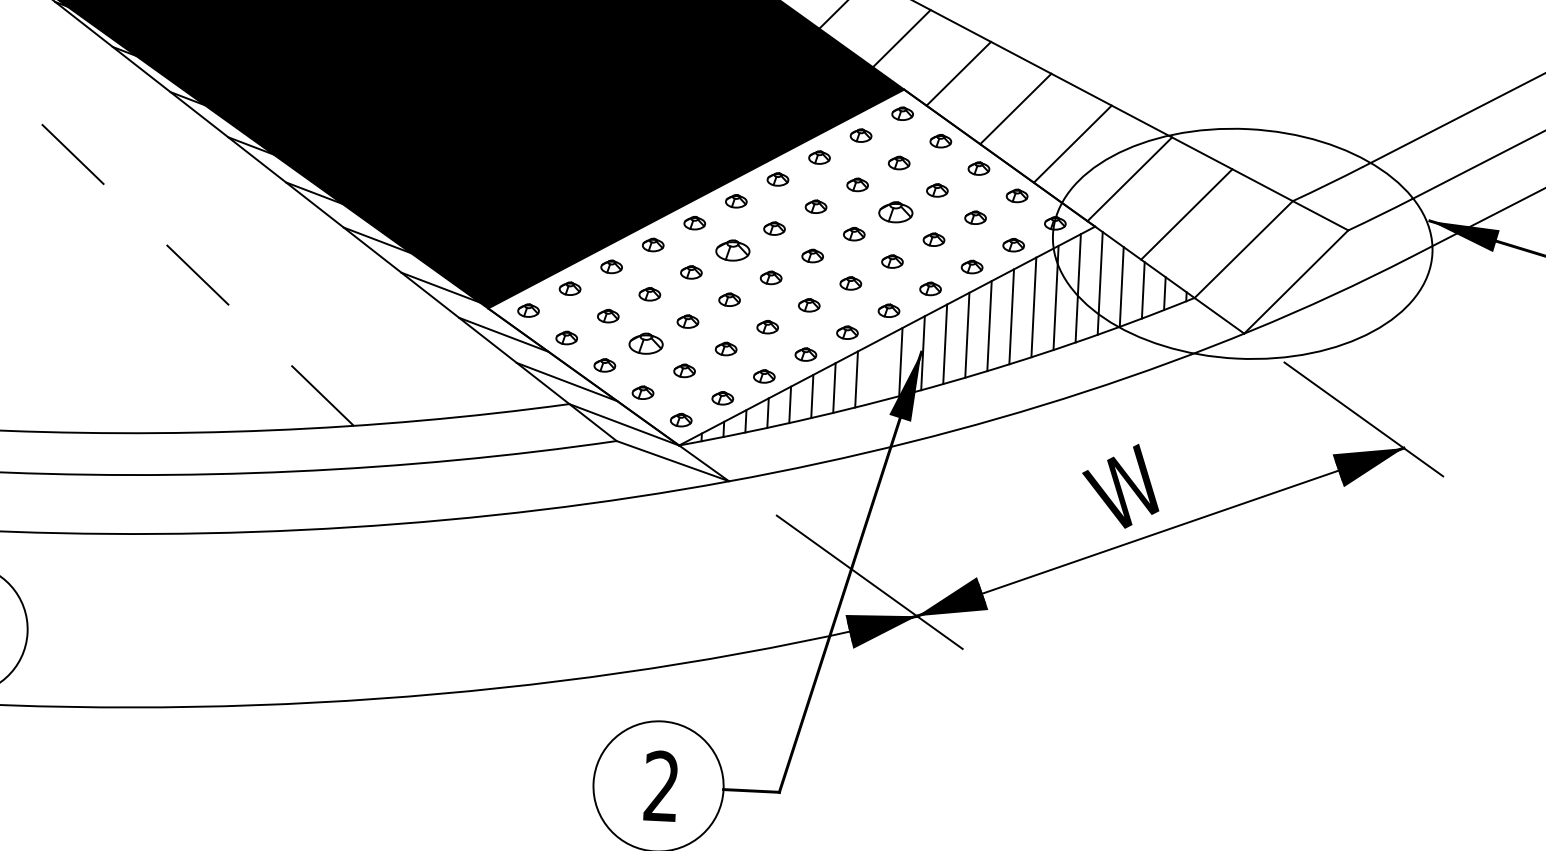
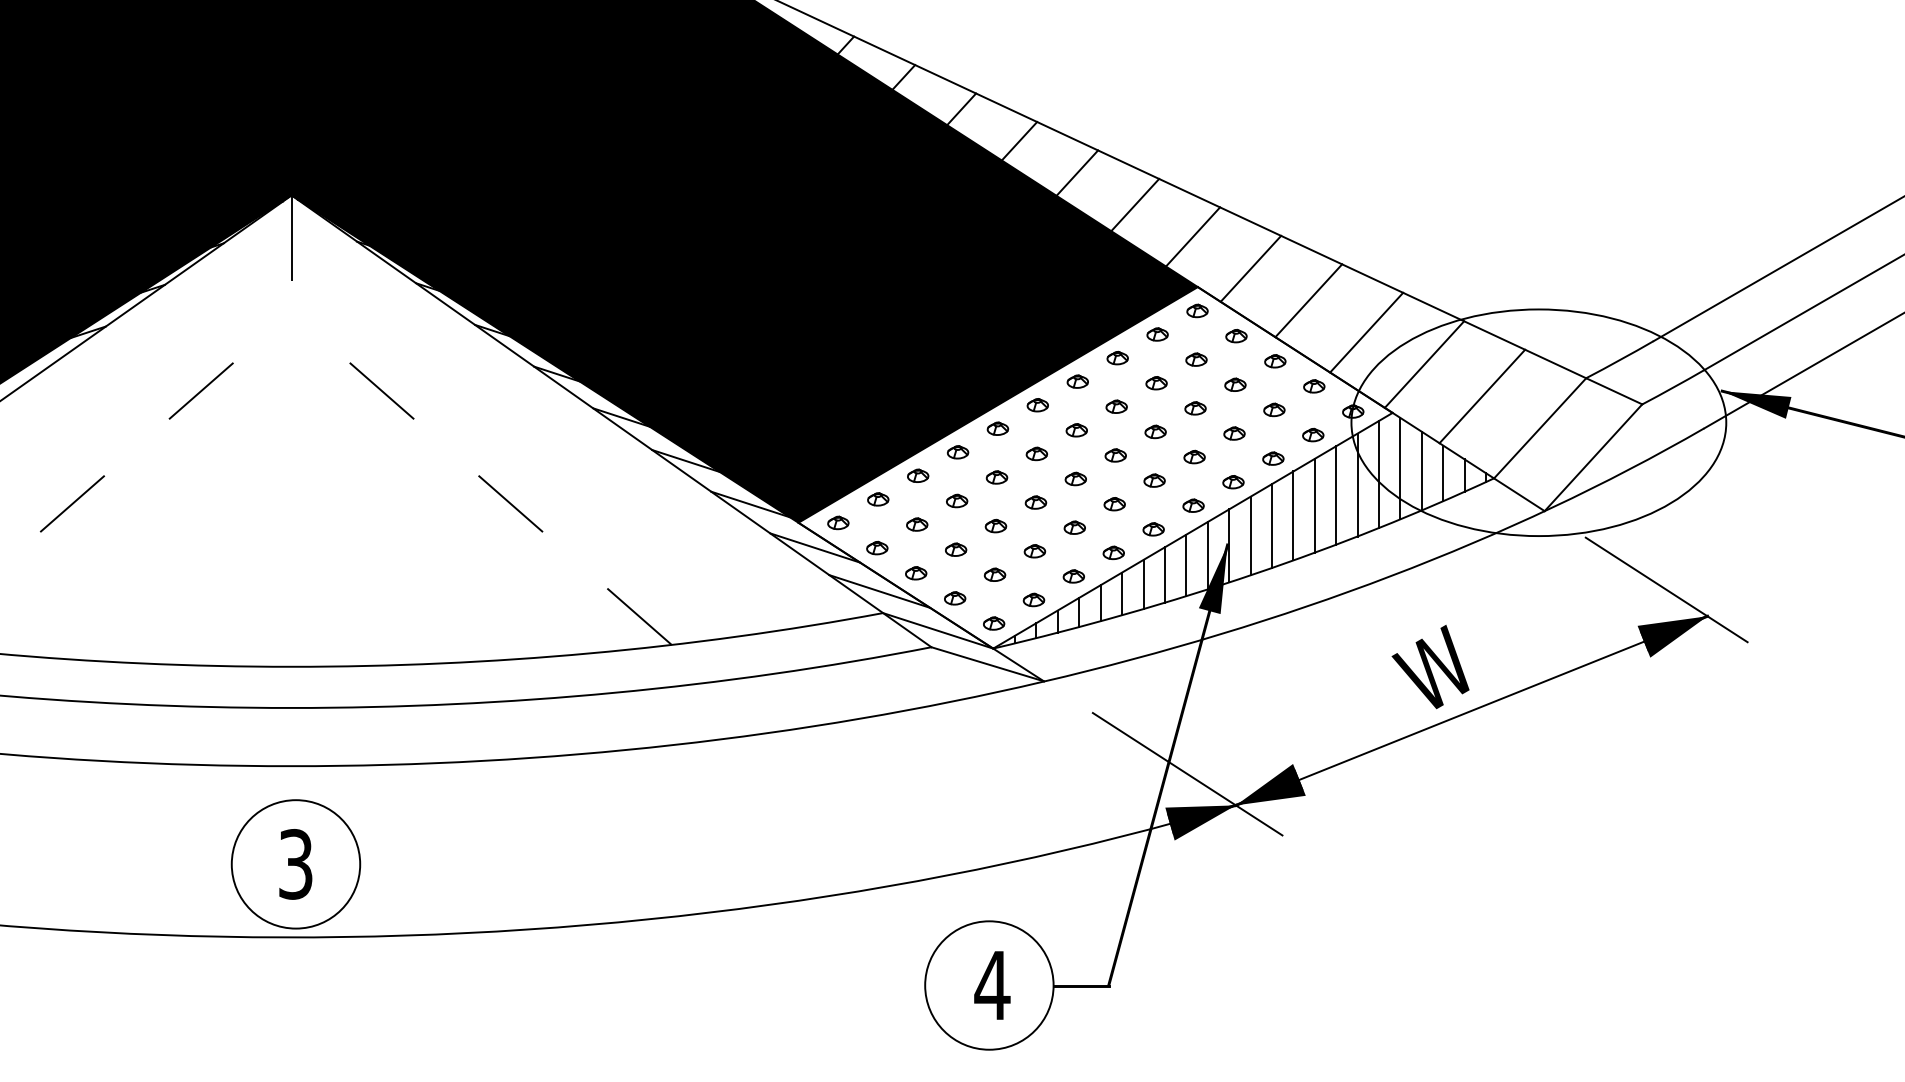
part: (895, 212) -> (1195, 408), size x0.62
part: (732, 250) -> (1036, 453), size x0.62
part: (646, 343) -> (956, 549), size x0.62
line: (878, 370) -> (1186, 565), added
text: (661, 785) -> (992, 984), 2 -> 4

